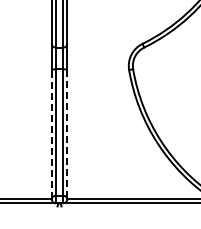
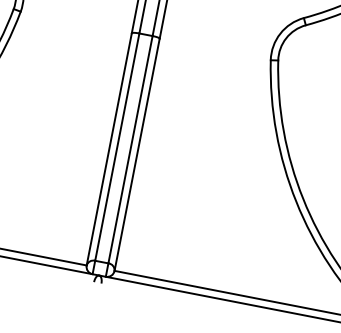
line: (51, 134) -> (108, 149), dashed -> solid
line: (67, 134) -> (137, 154), dashed -> solid

